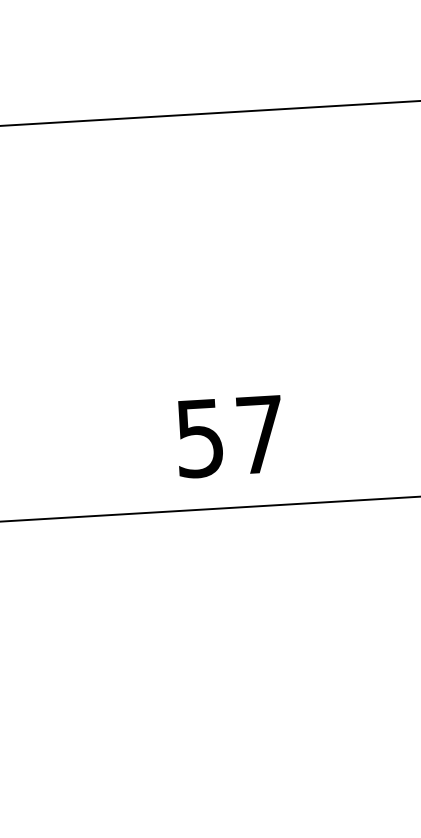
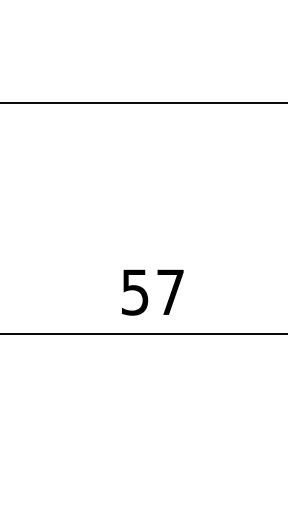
text: (229, 436) -> (152, 292), moved

